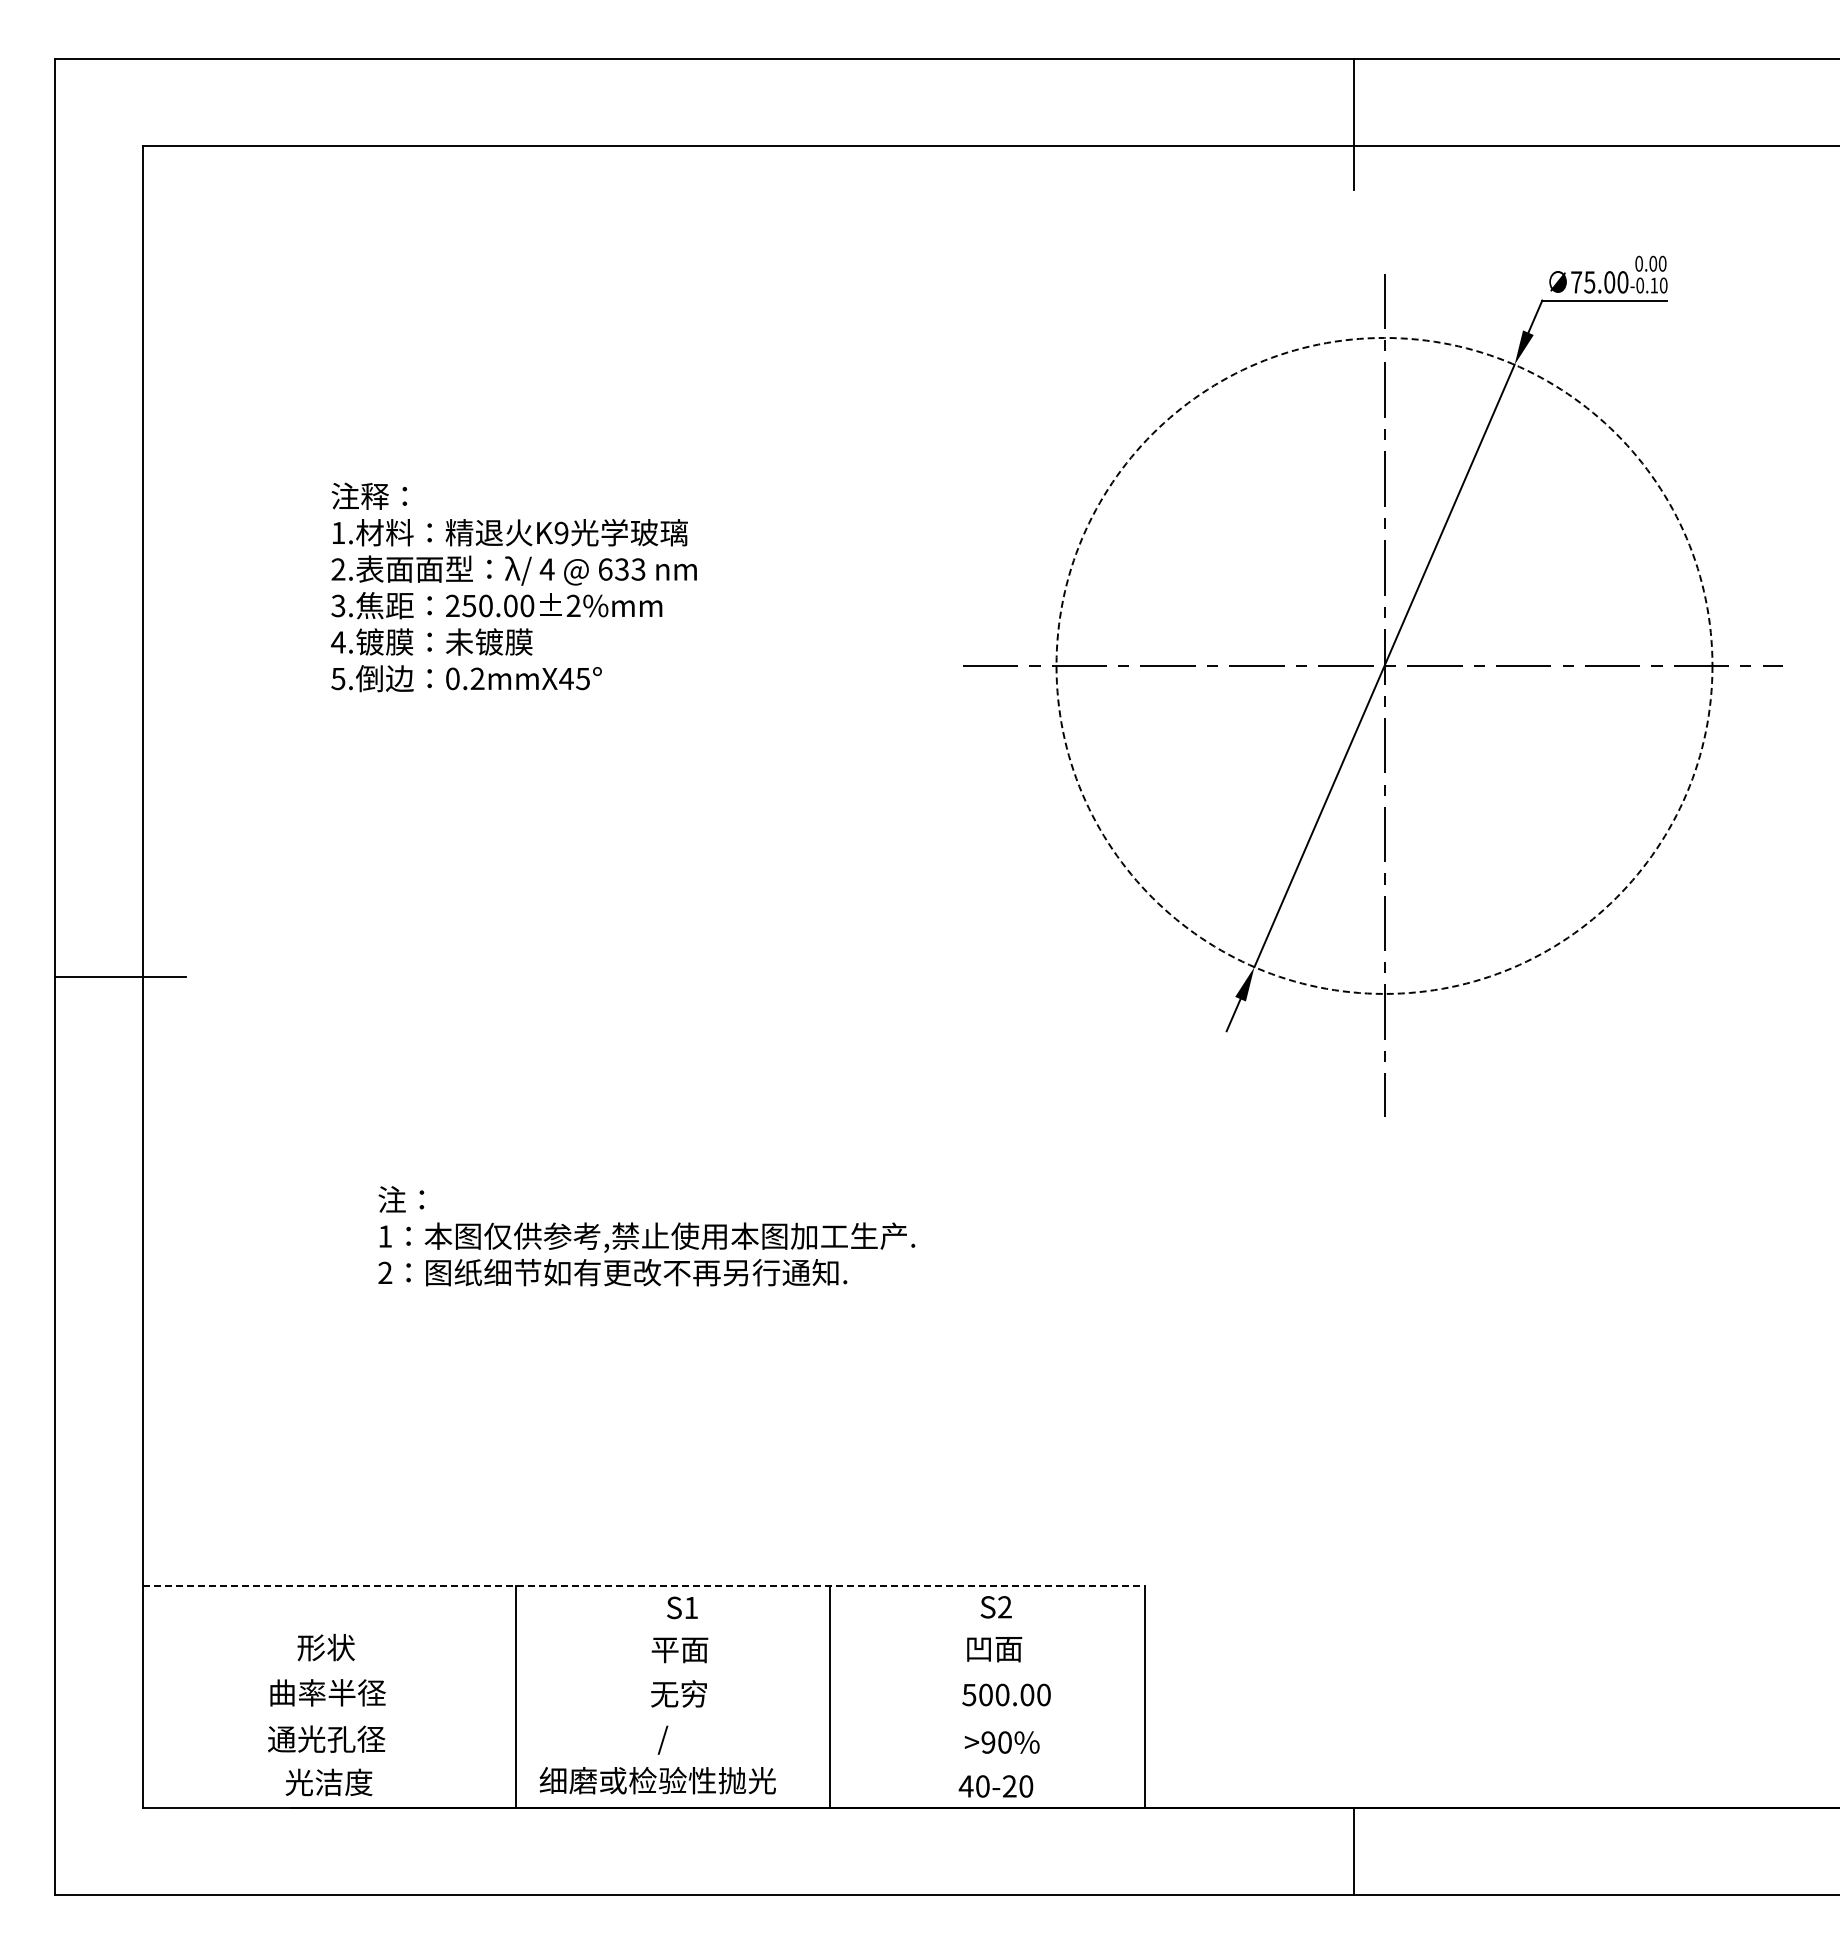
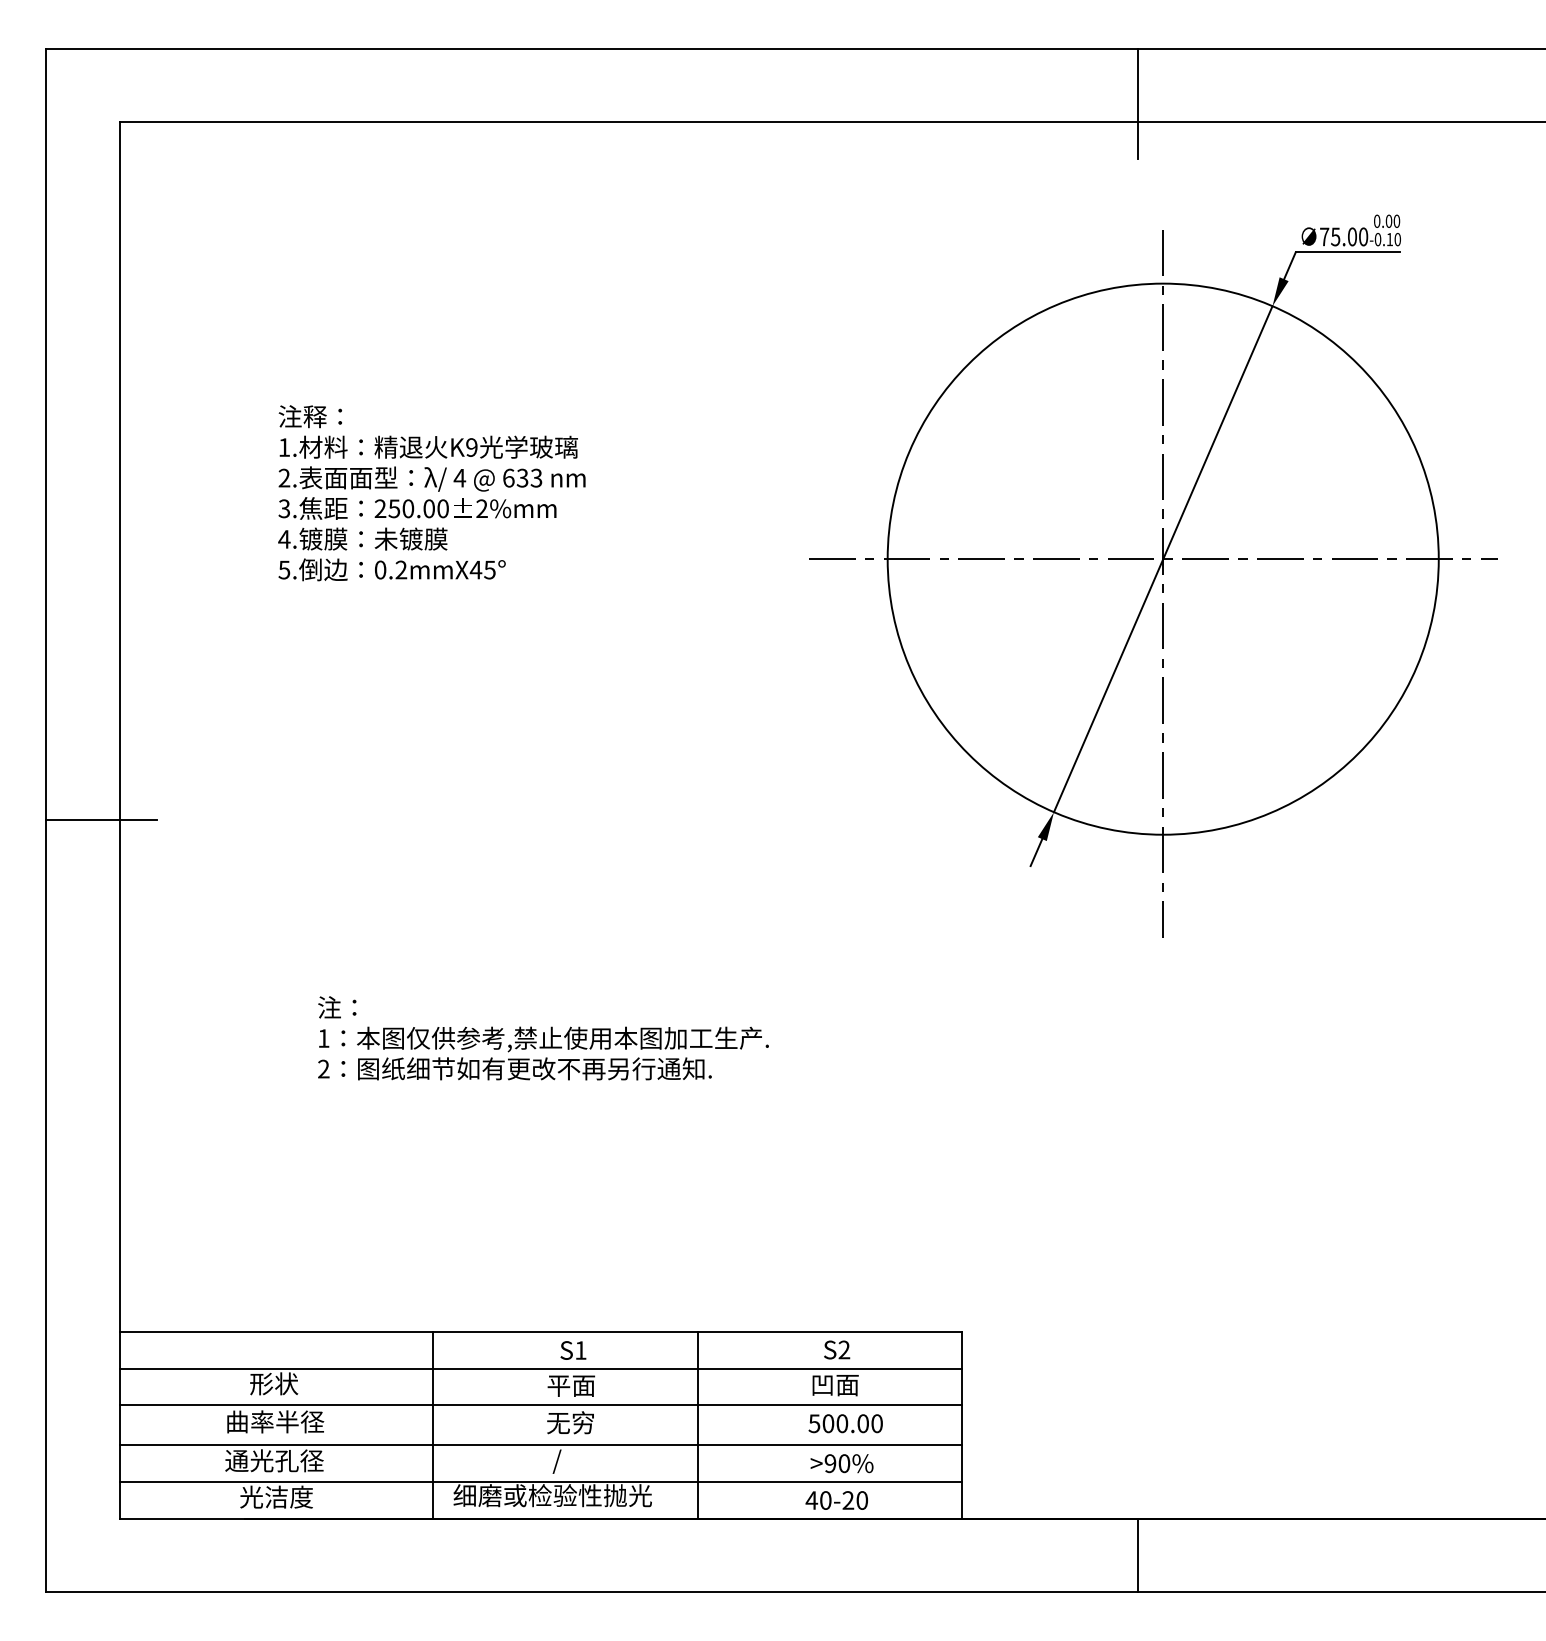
circle: (1384, 665) -> (1163, 558), dashed -> solid
line: (644, 1586) -> (541, 1332), dashed -> solid
line: (643, 1630) -> (540, 1369), added
line: (643, 1673) -> (540, 1405), added
line: (643, 1720) -> (540, 1445), added
line: (643, 1764) -> (540, 1482), added

